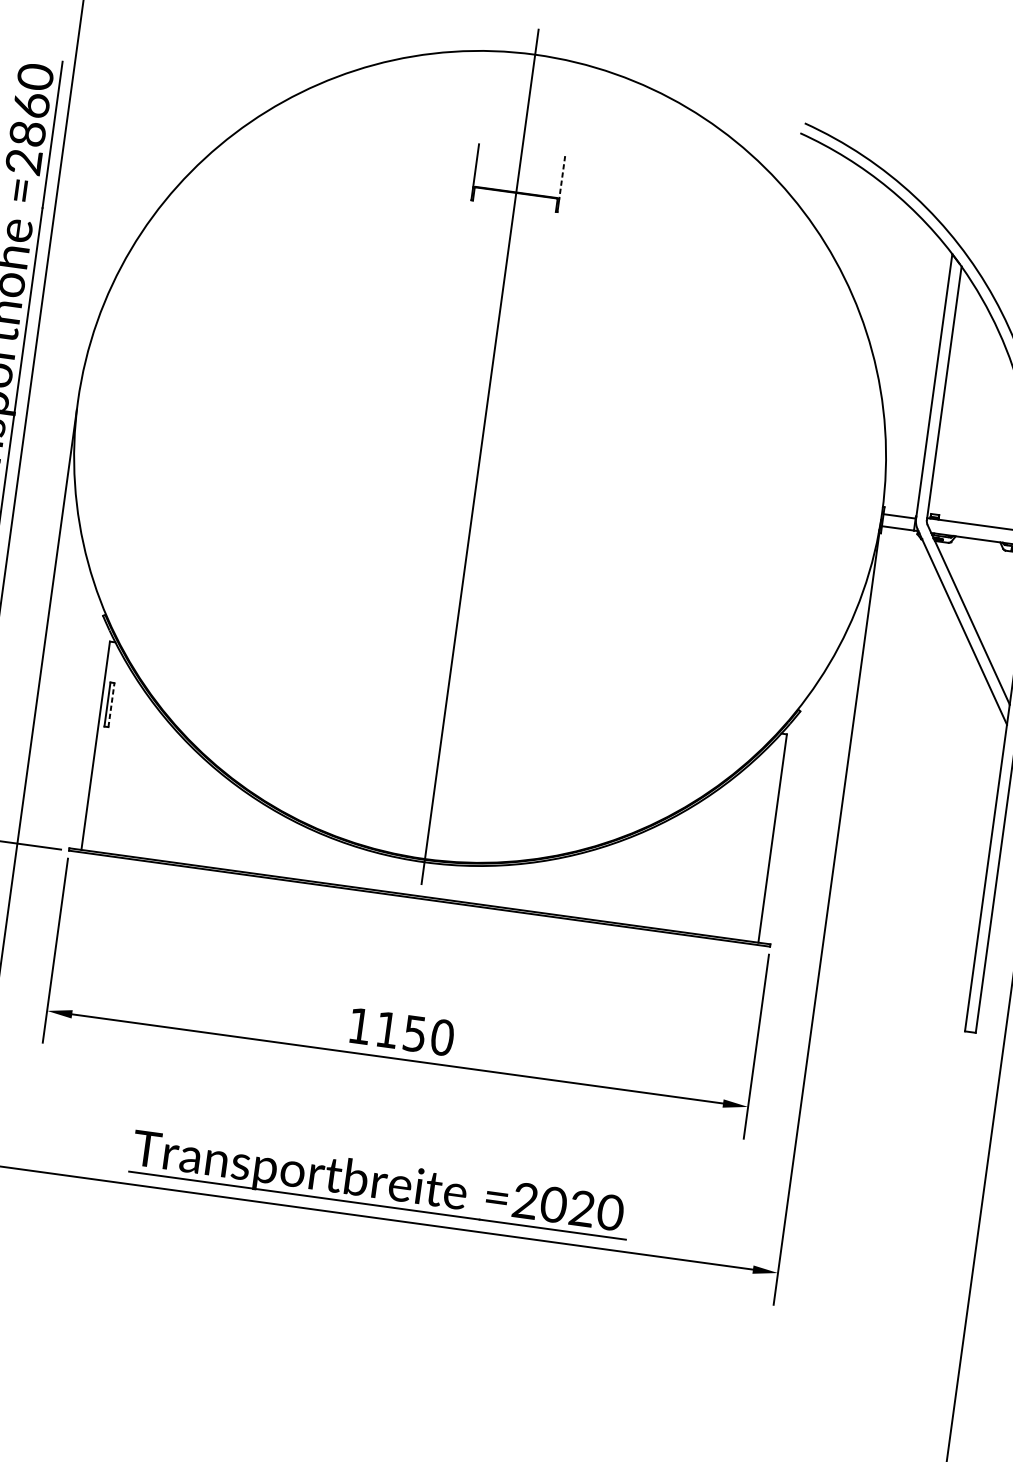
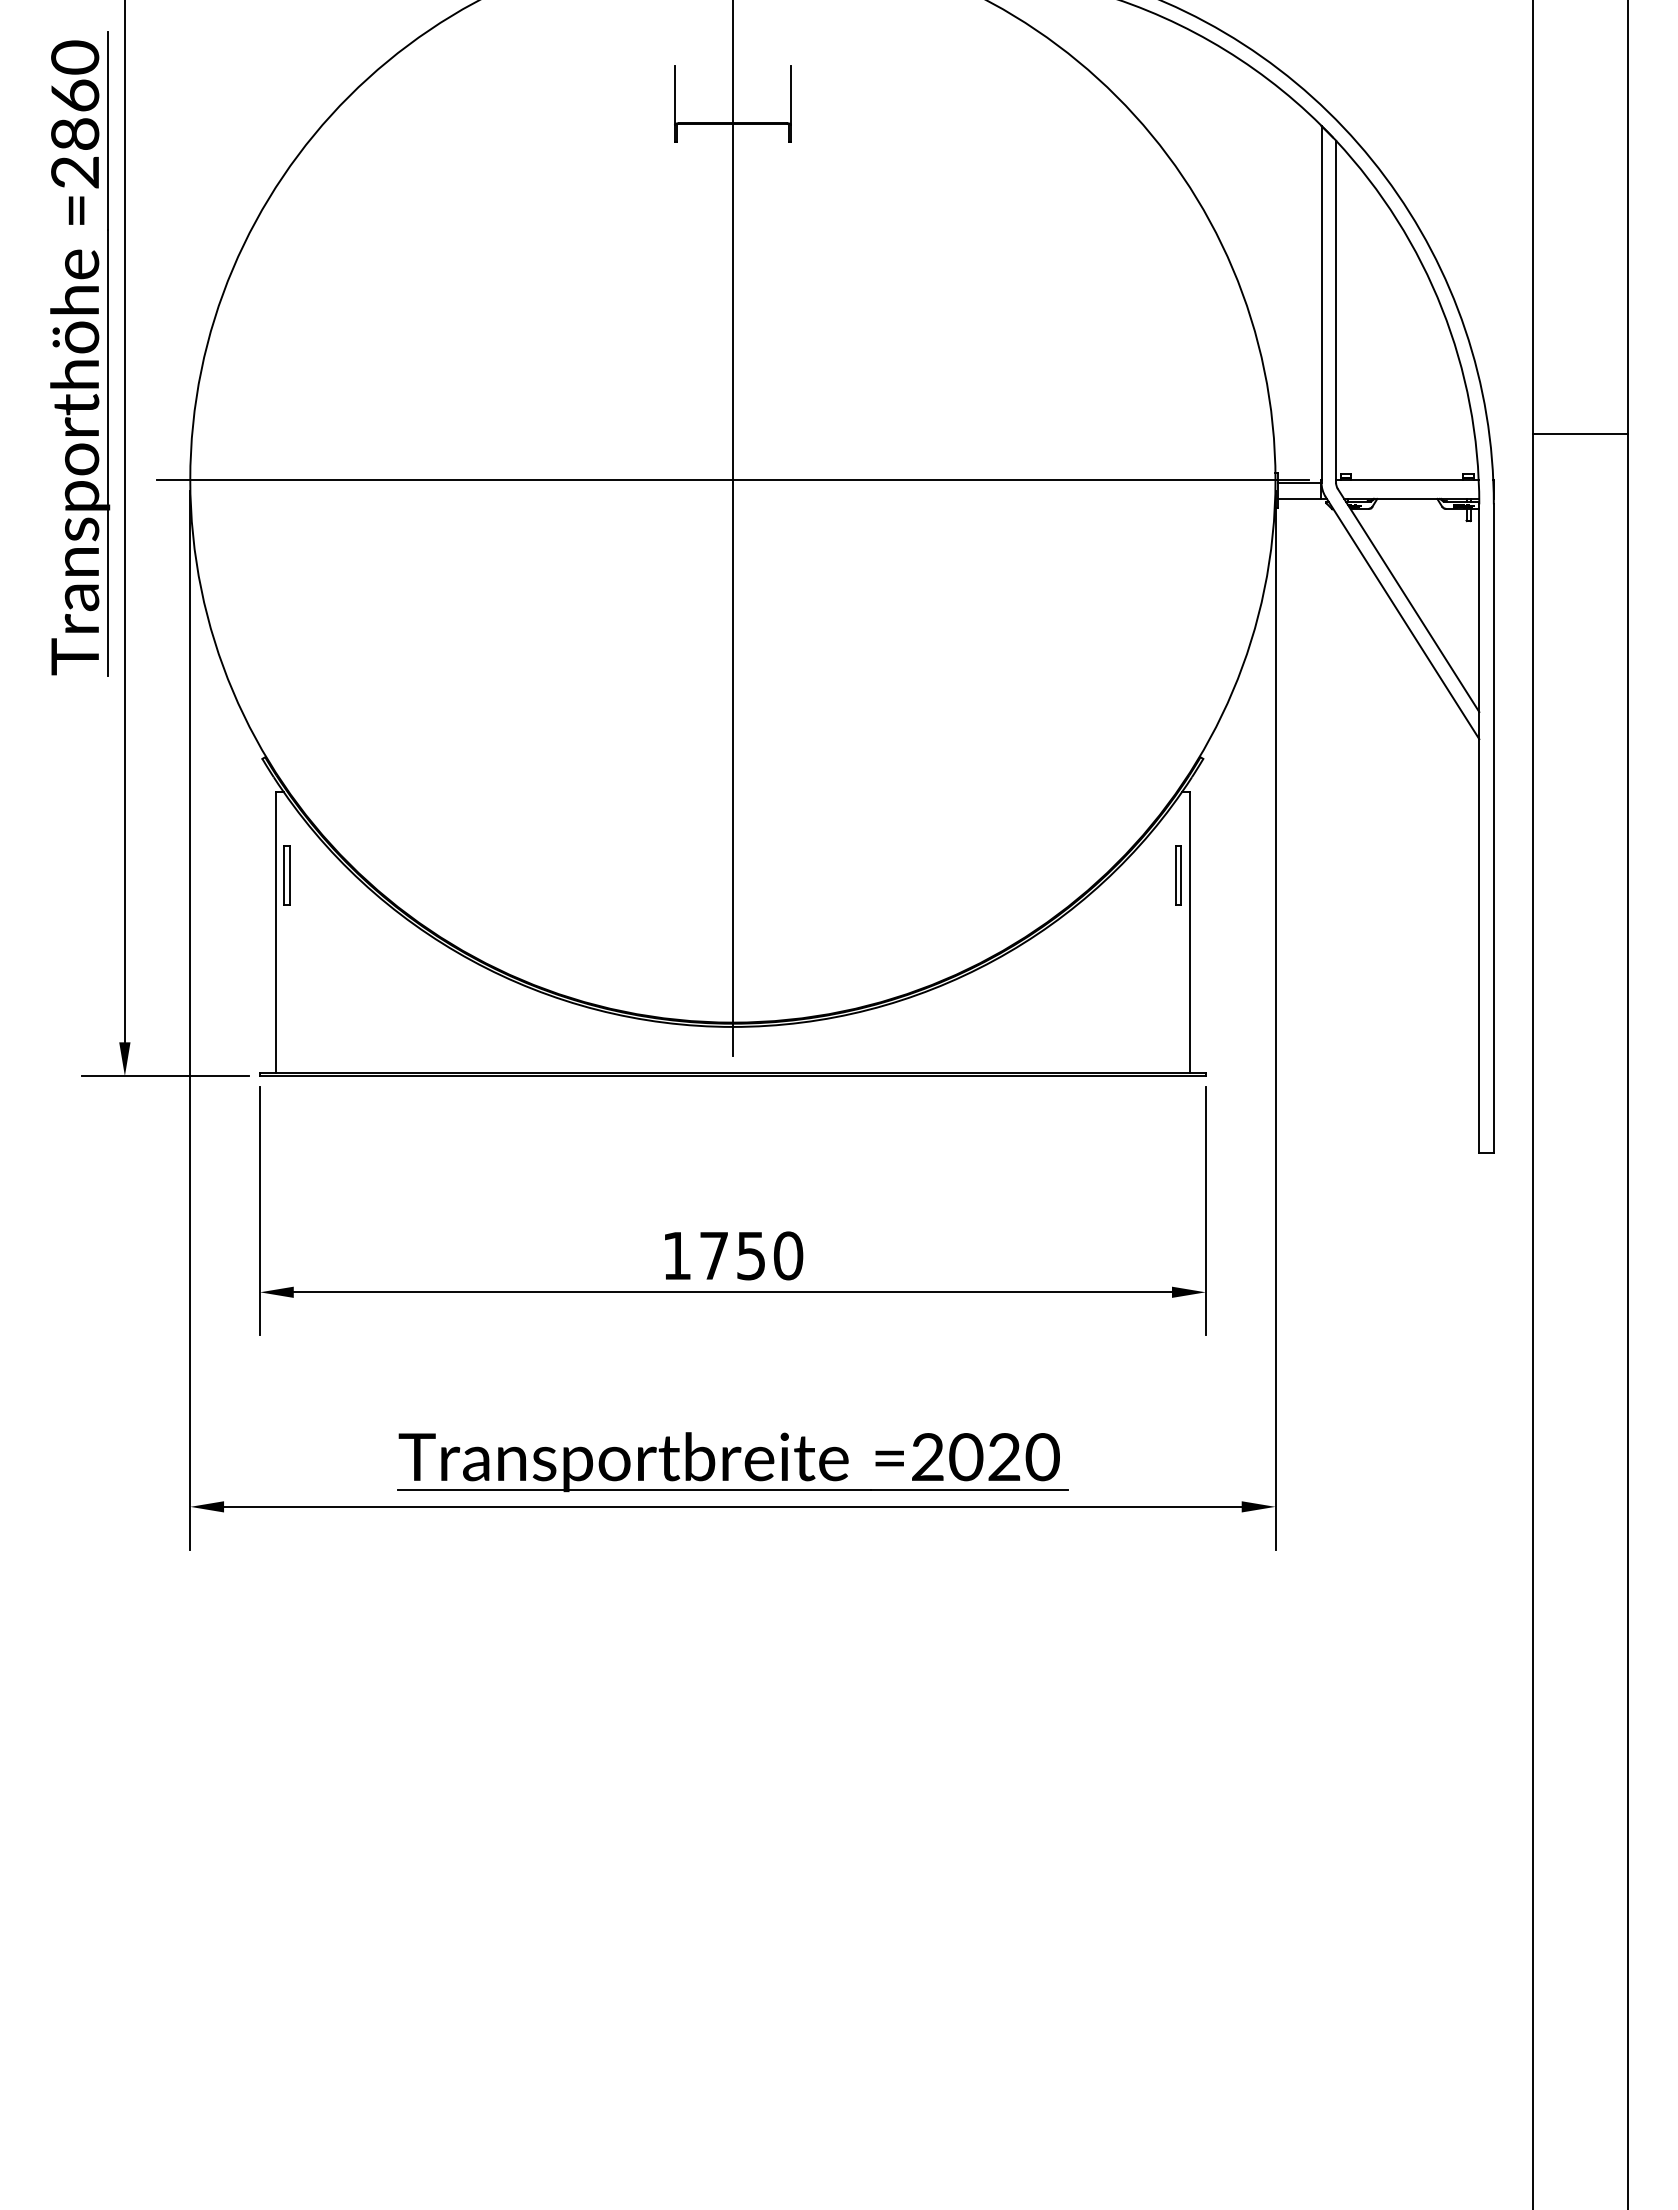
line: (561, 177) -> (790, 95), dashed -> solid
line: (479, 457) -> (732, 480), added
line: (111, 704) -> (289, 875), dashed -> solid
part: (770, 795) -> (1178, 875), added
text: (386, 1029) -> (713, 1255), 1150 -> 1750

